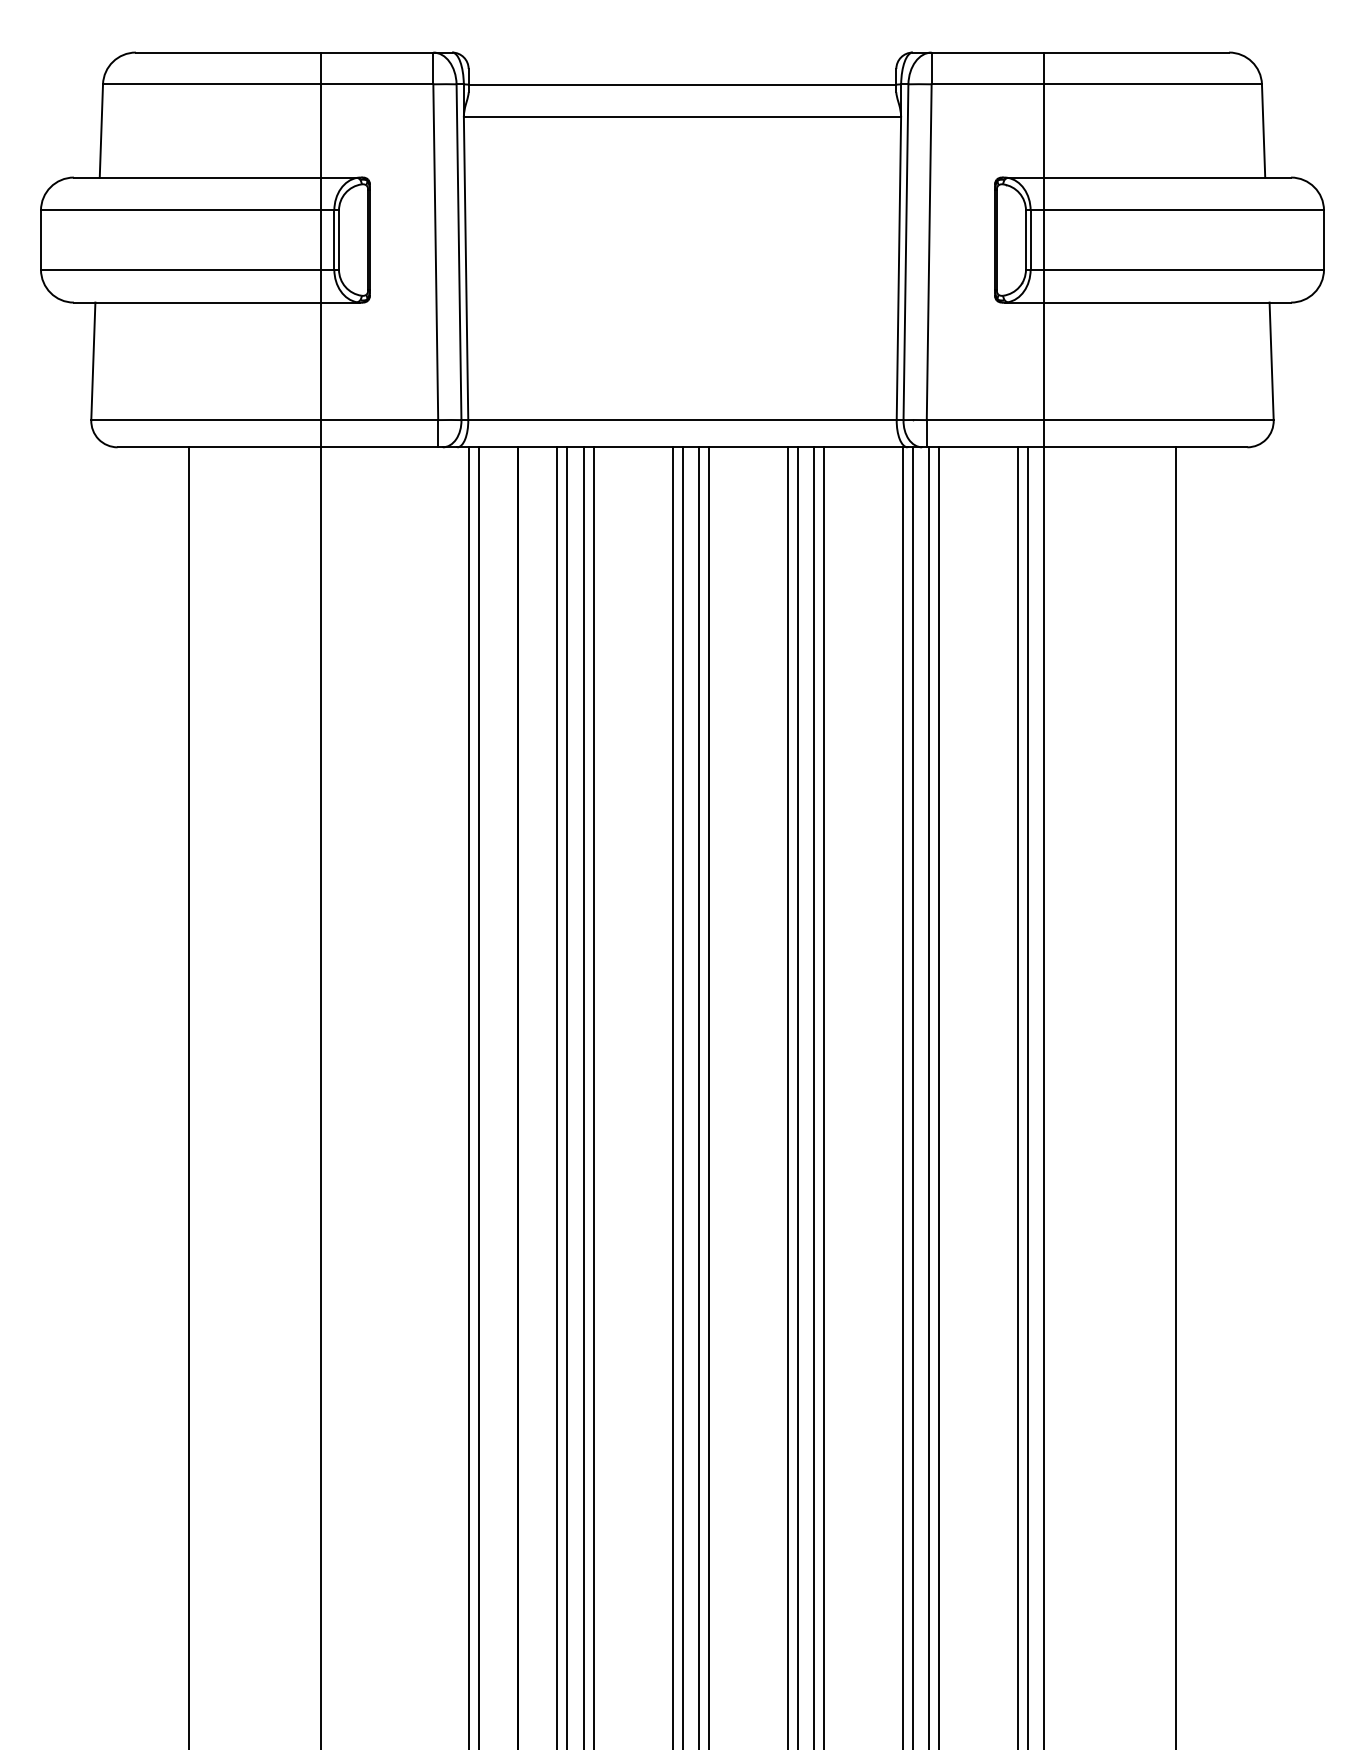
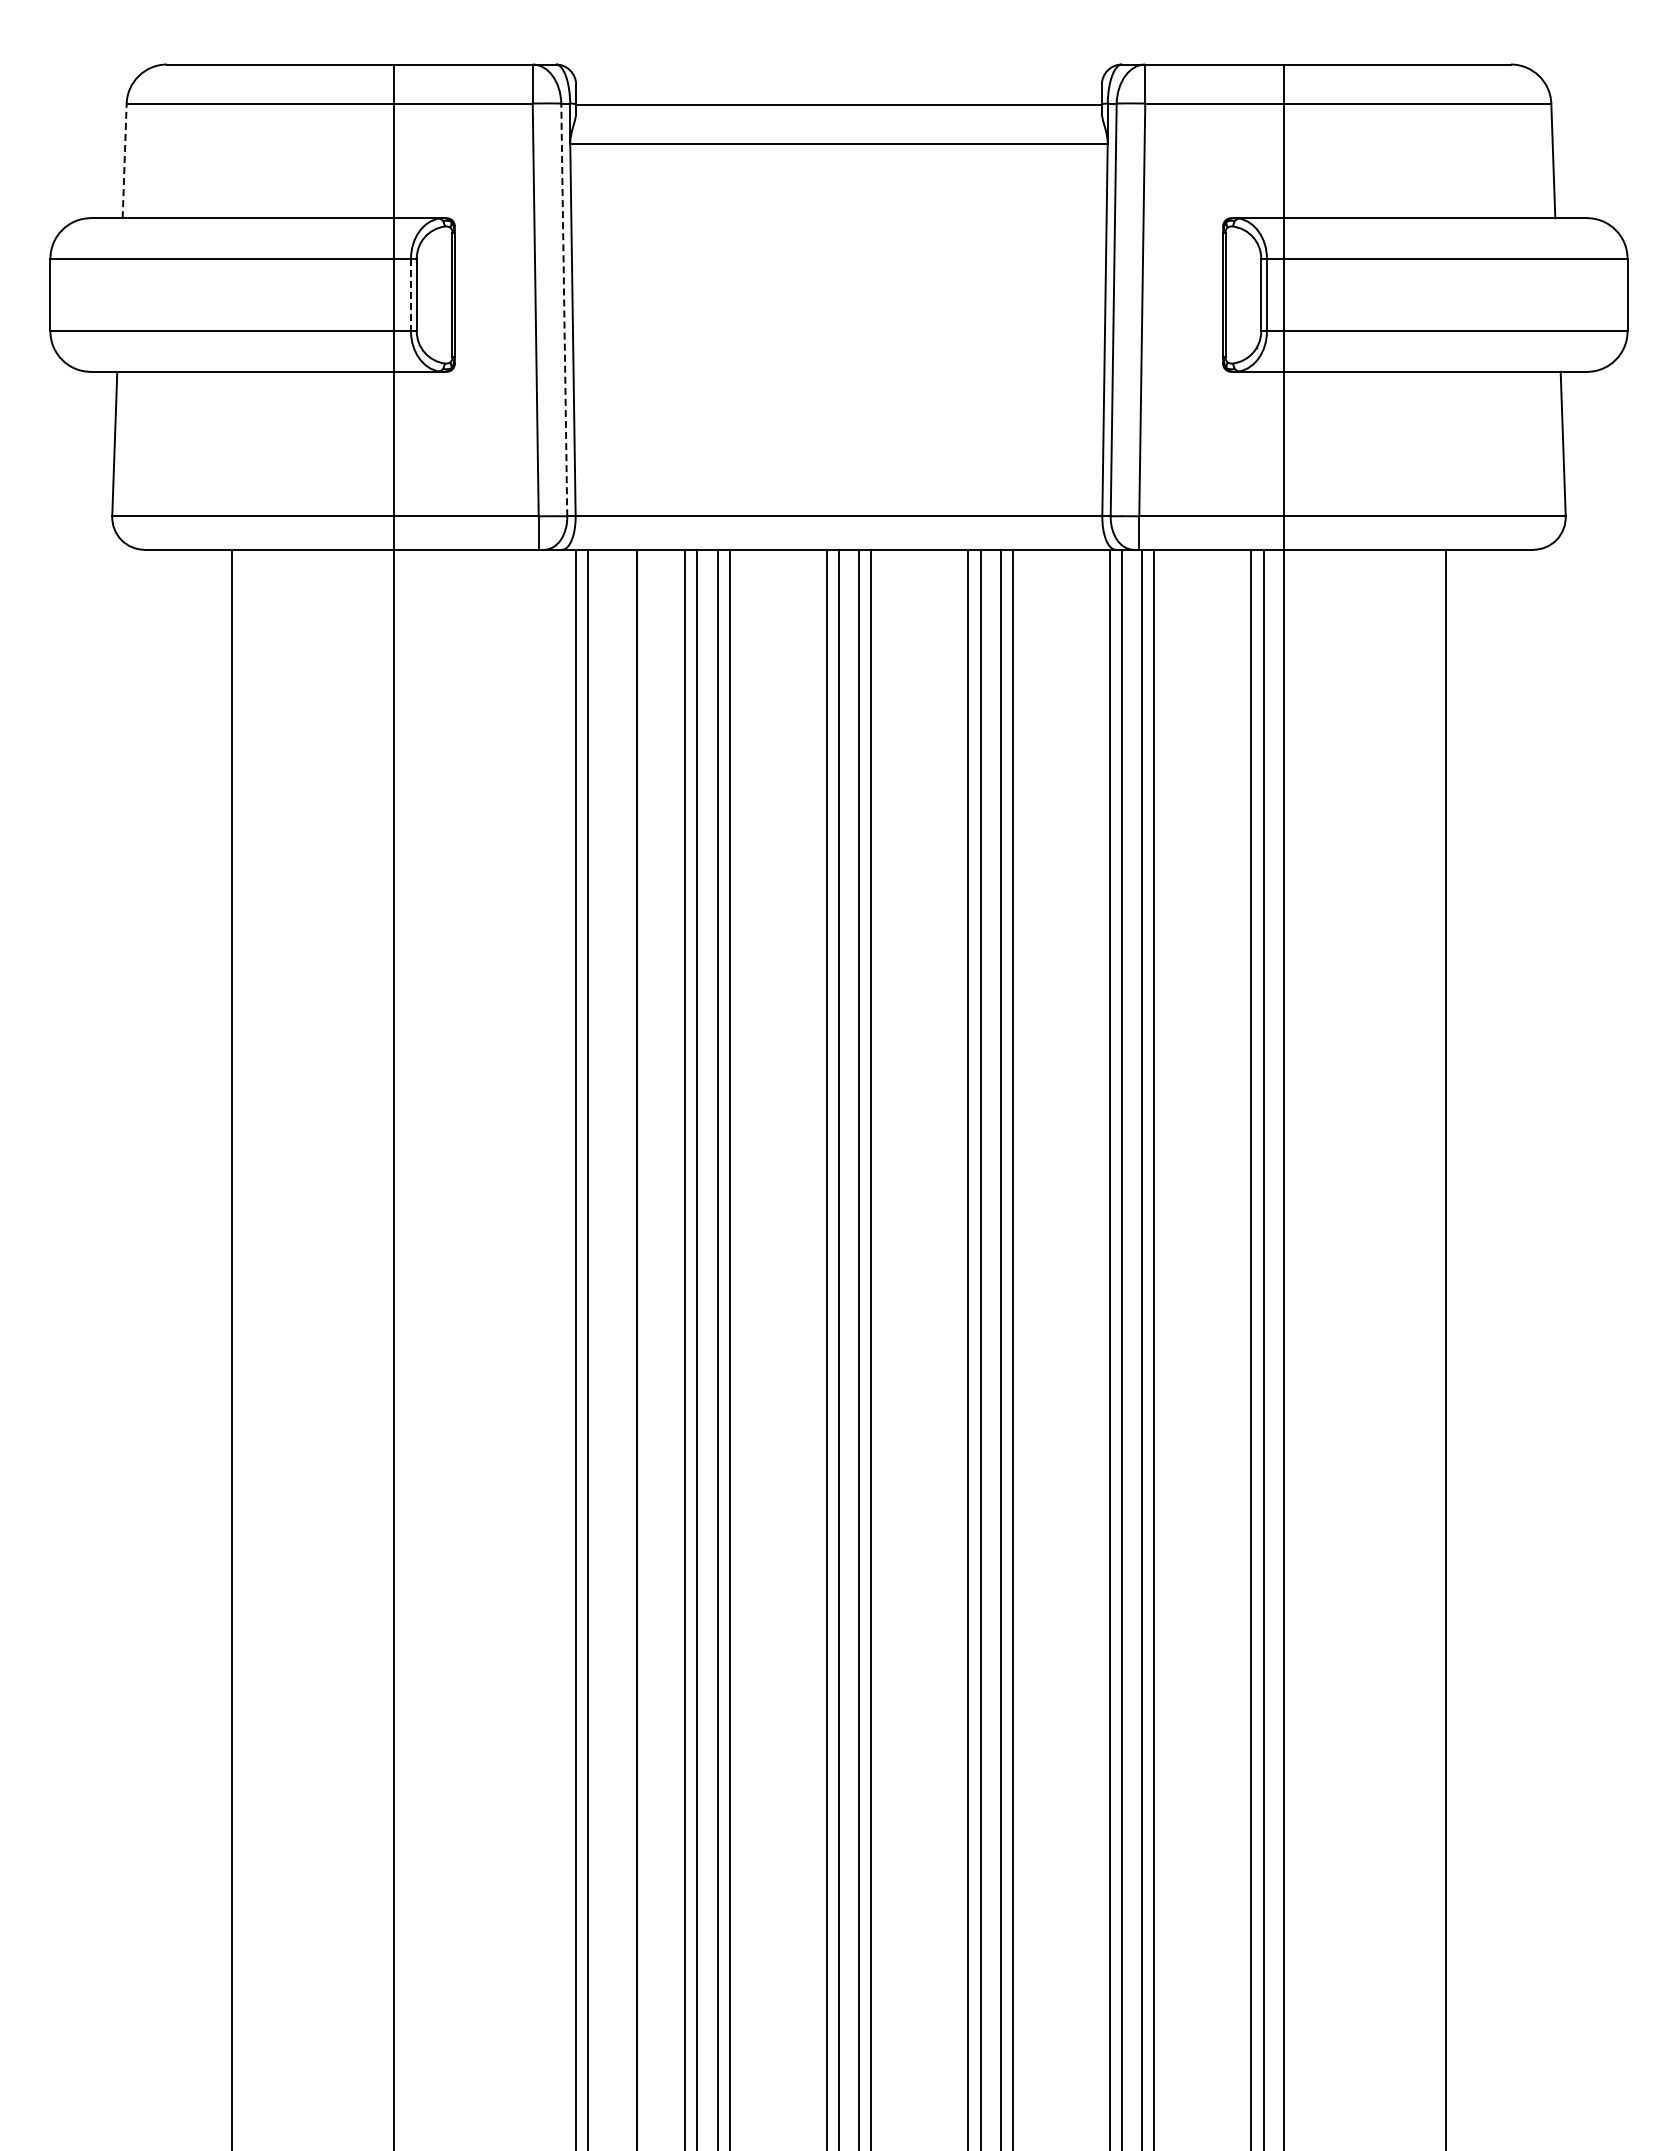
line: (101, 130) -> (124, 160), solid -> dashed
line: (334, 240) -> (411, 295), solid -> dashed
line: (459, 251) -> (564, 309), solid -> dashed

